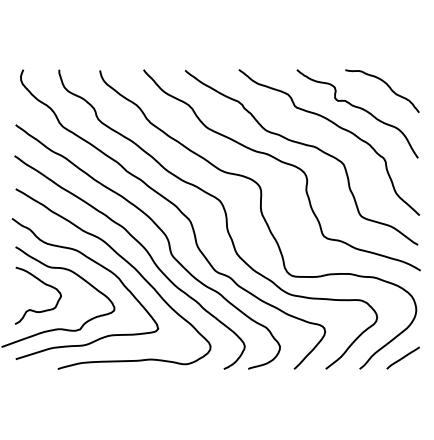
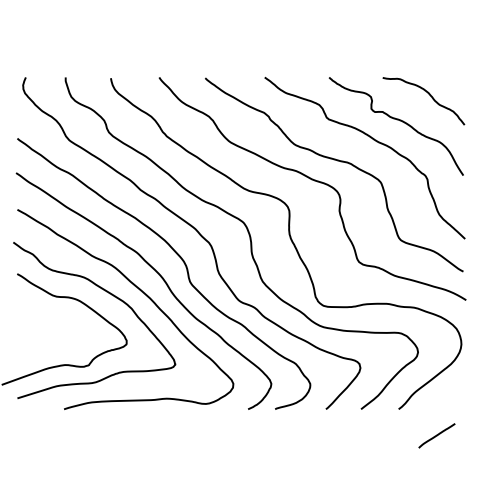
curve: (45, 285) -> (50, 316), removed
line: (402, 357) -> (436, 435), moved

